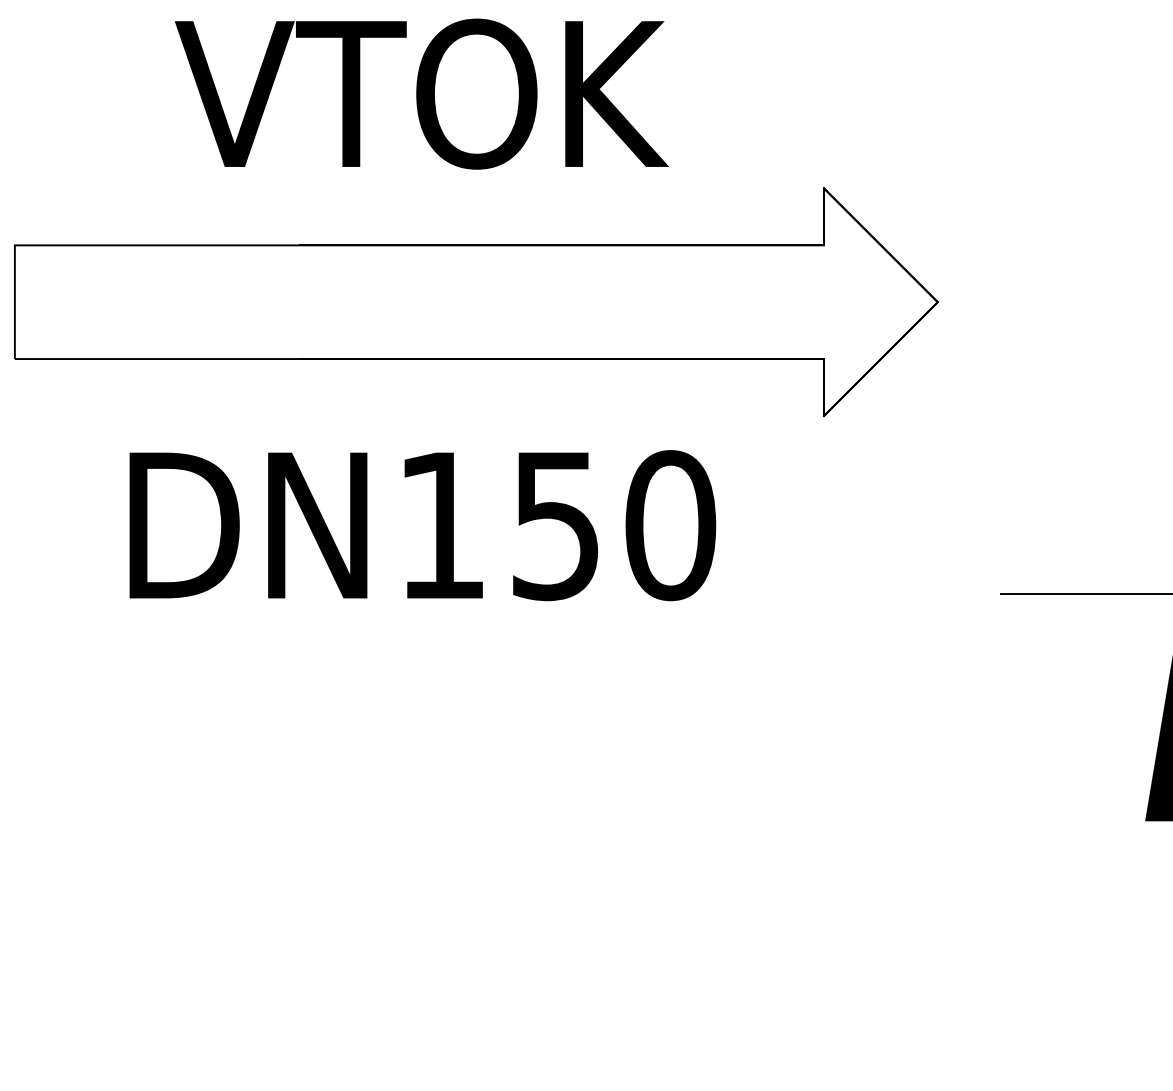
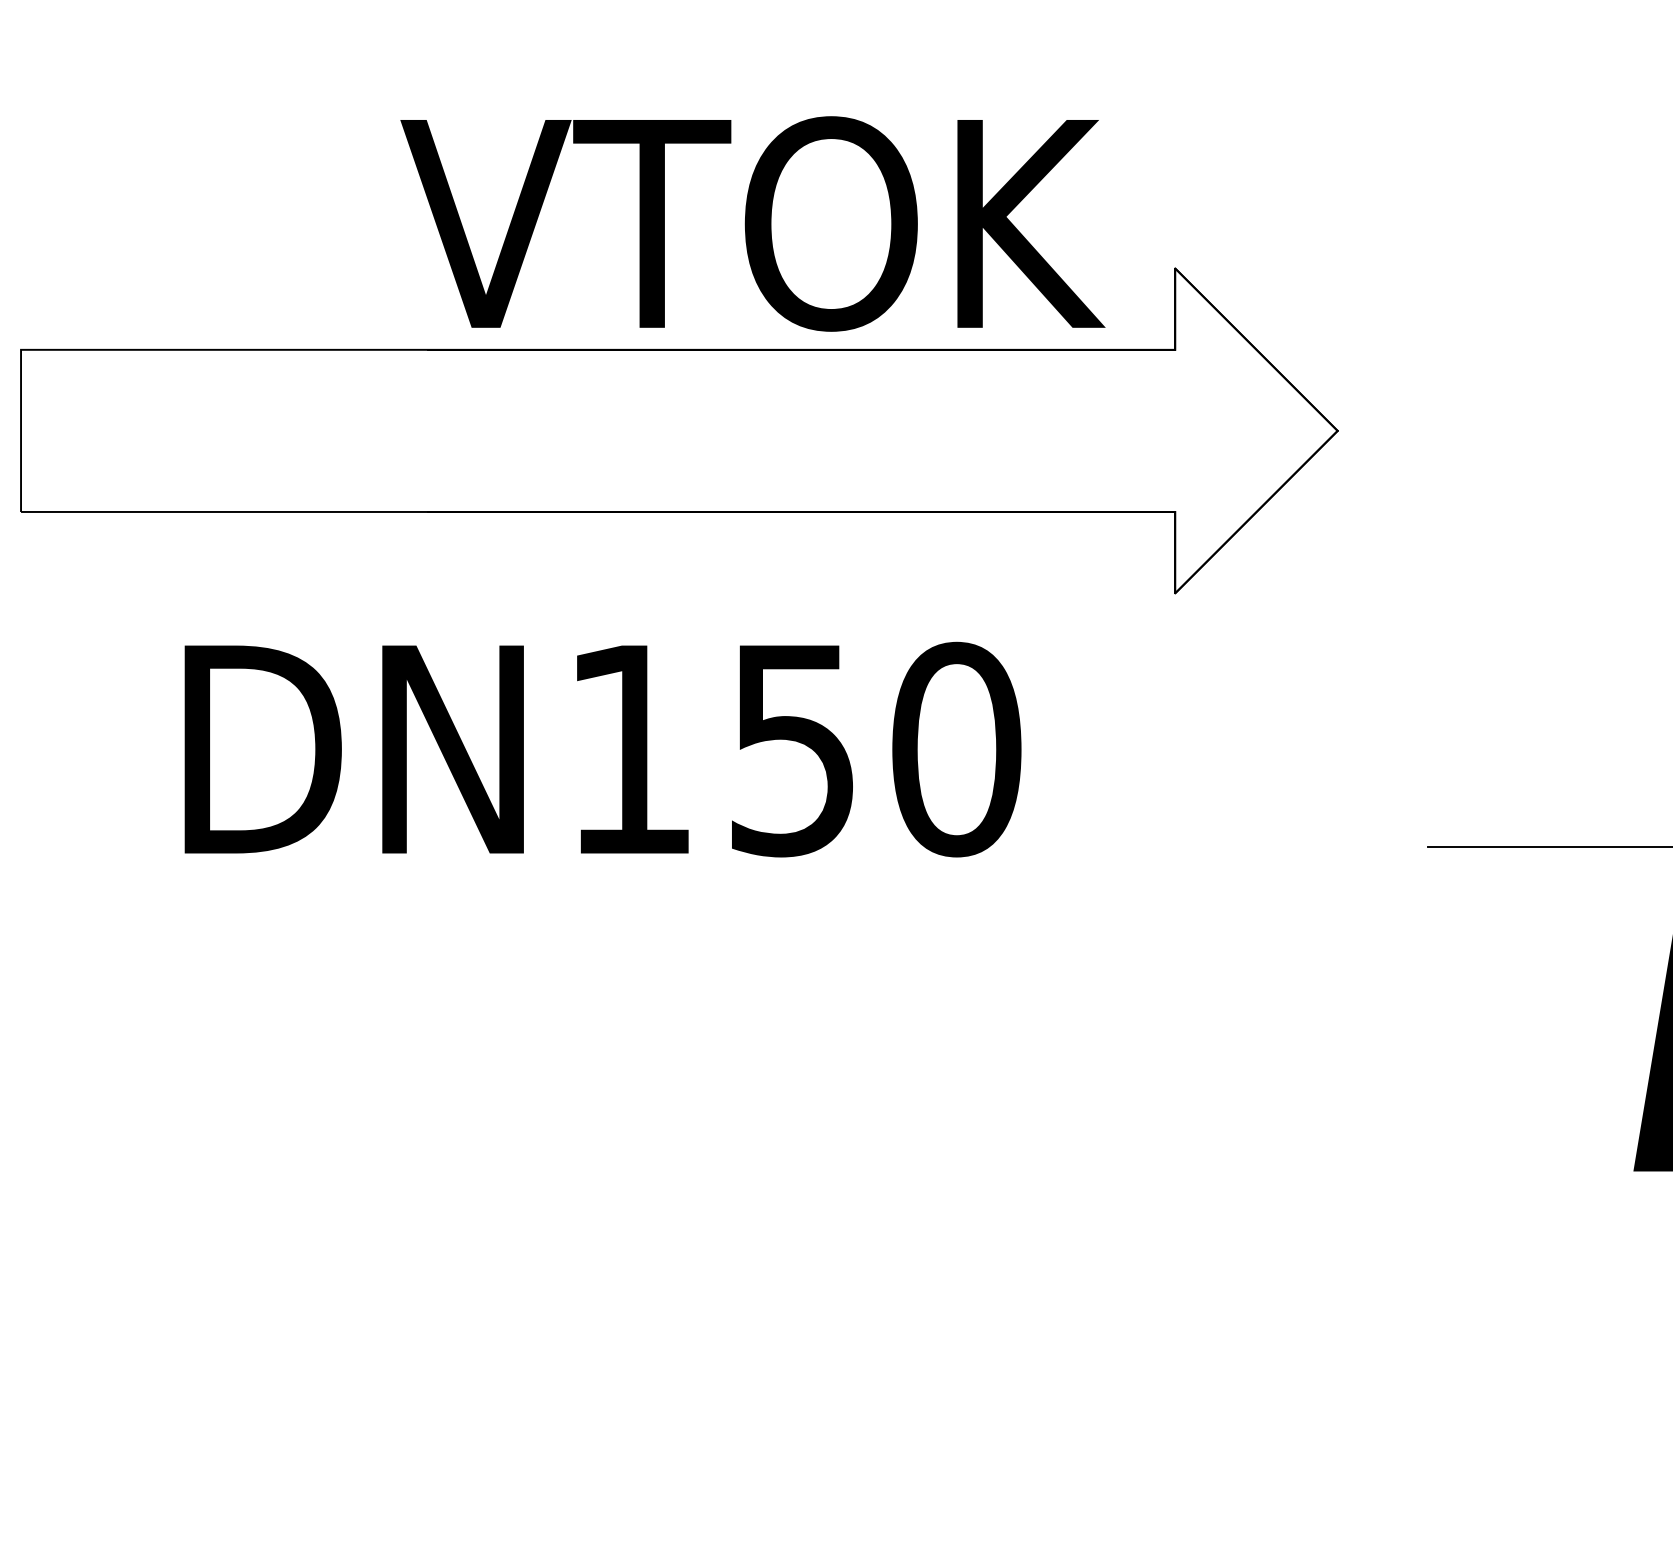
text: (421, 93) -> (752, 223), moved

